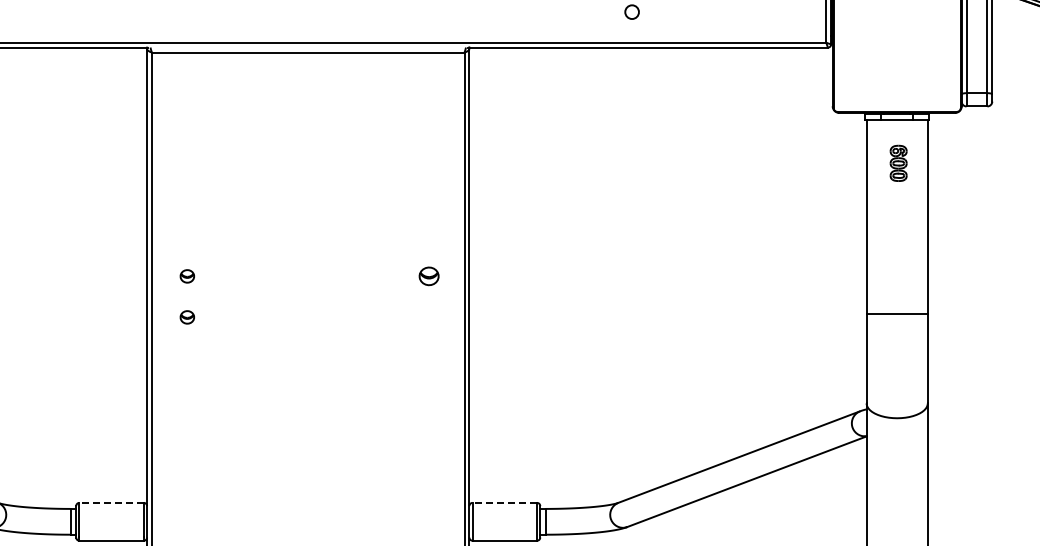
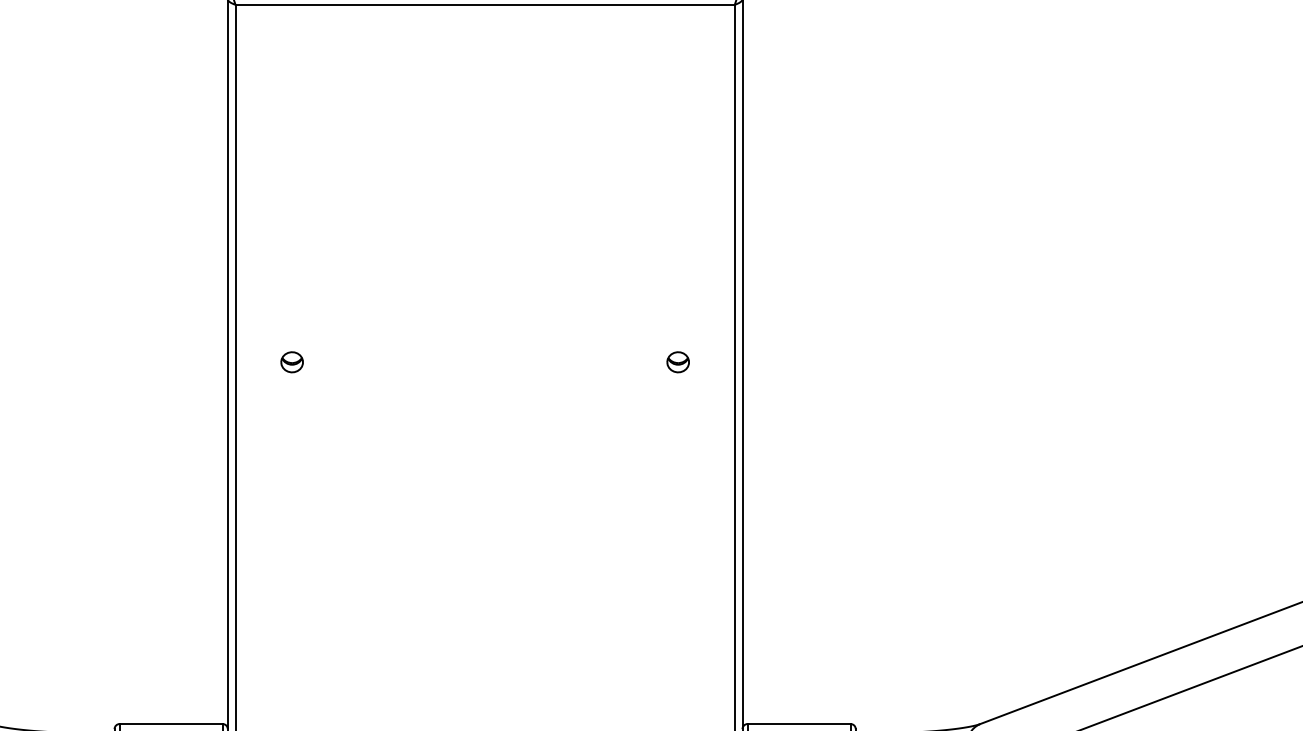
part: (428, 276) -> (677, 362), size x0.71
part: (186, 317) -> (290, 427), removed
line: (111, 502) -> (170, 723), dashed -> solid
line: (504, 502) -> (798, 723), dashed -> solid

